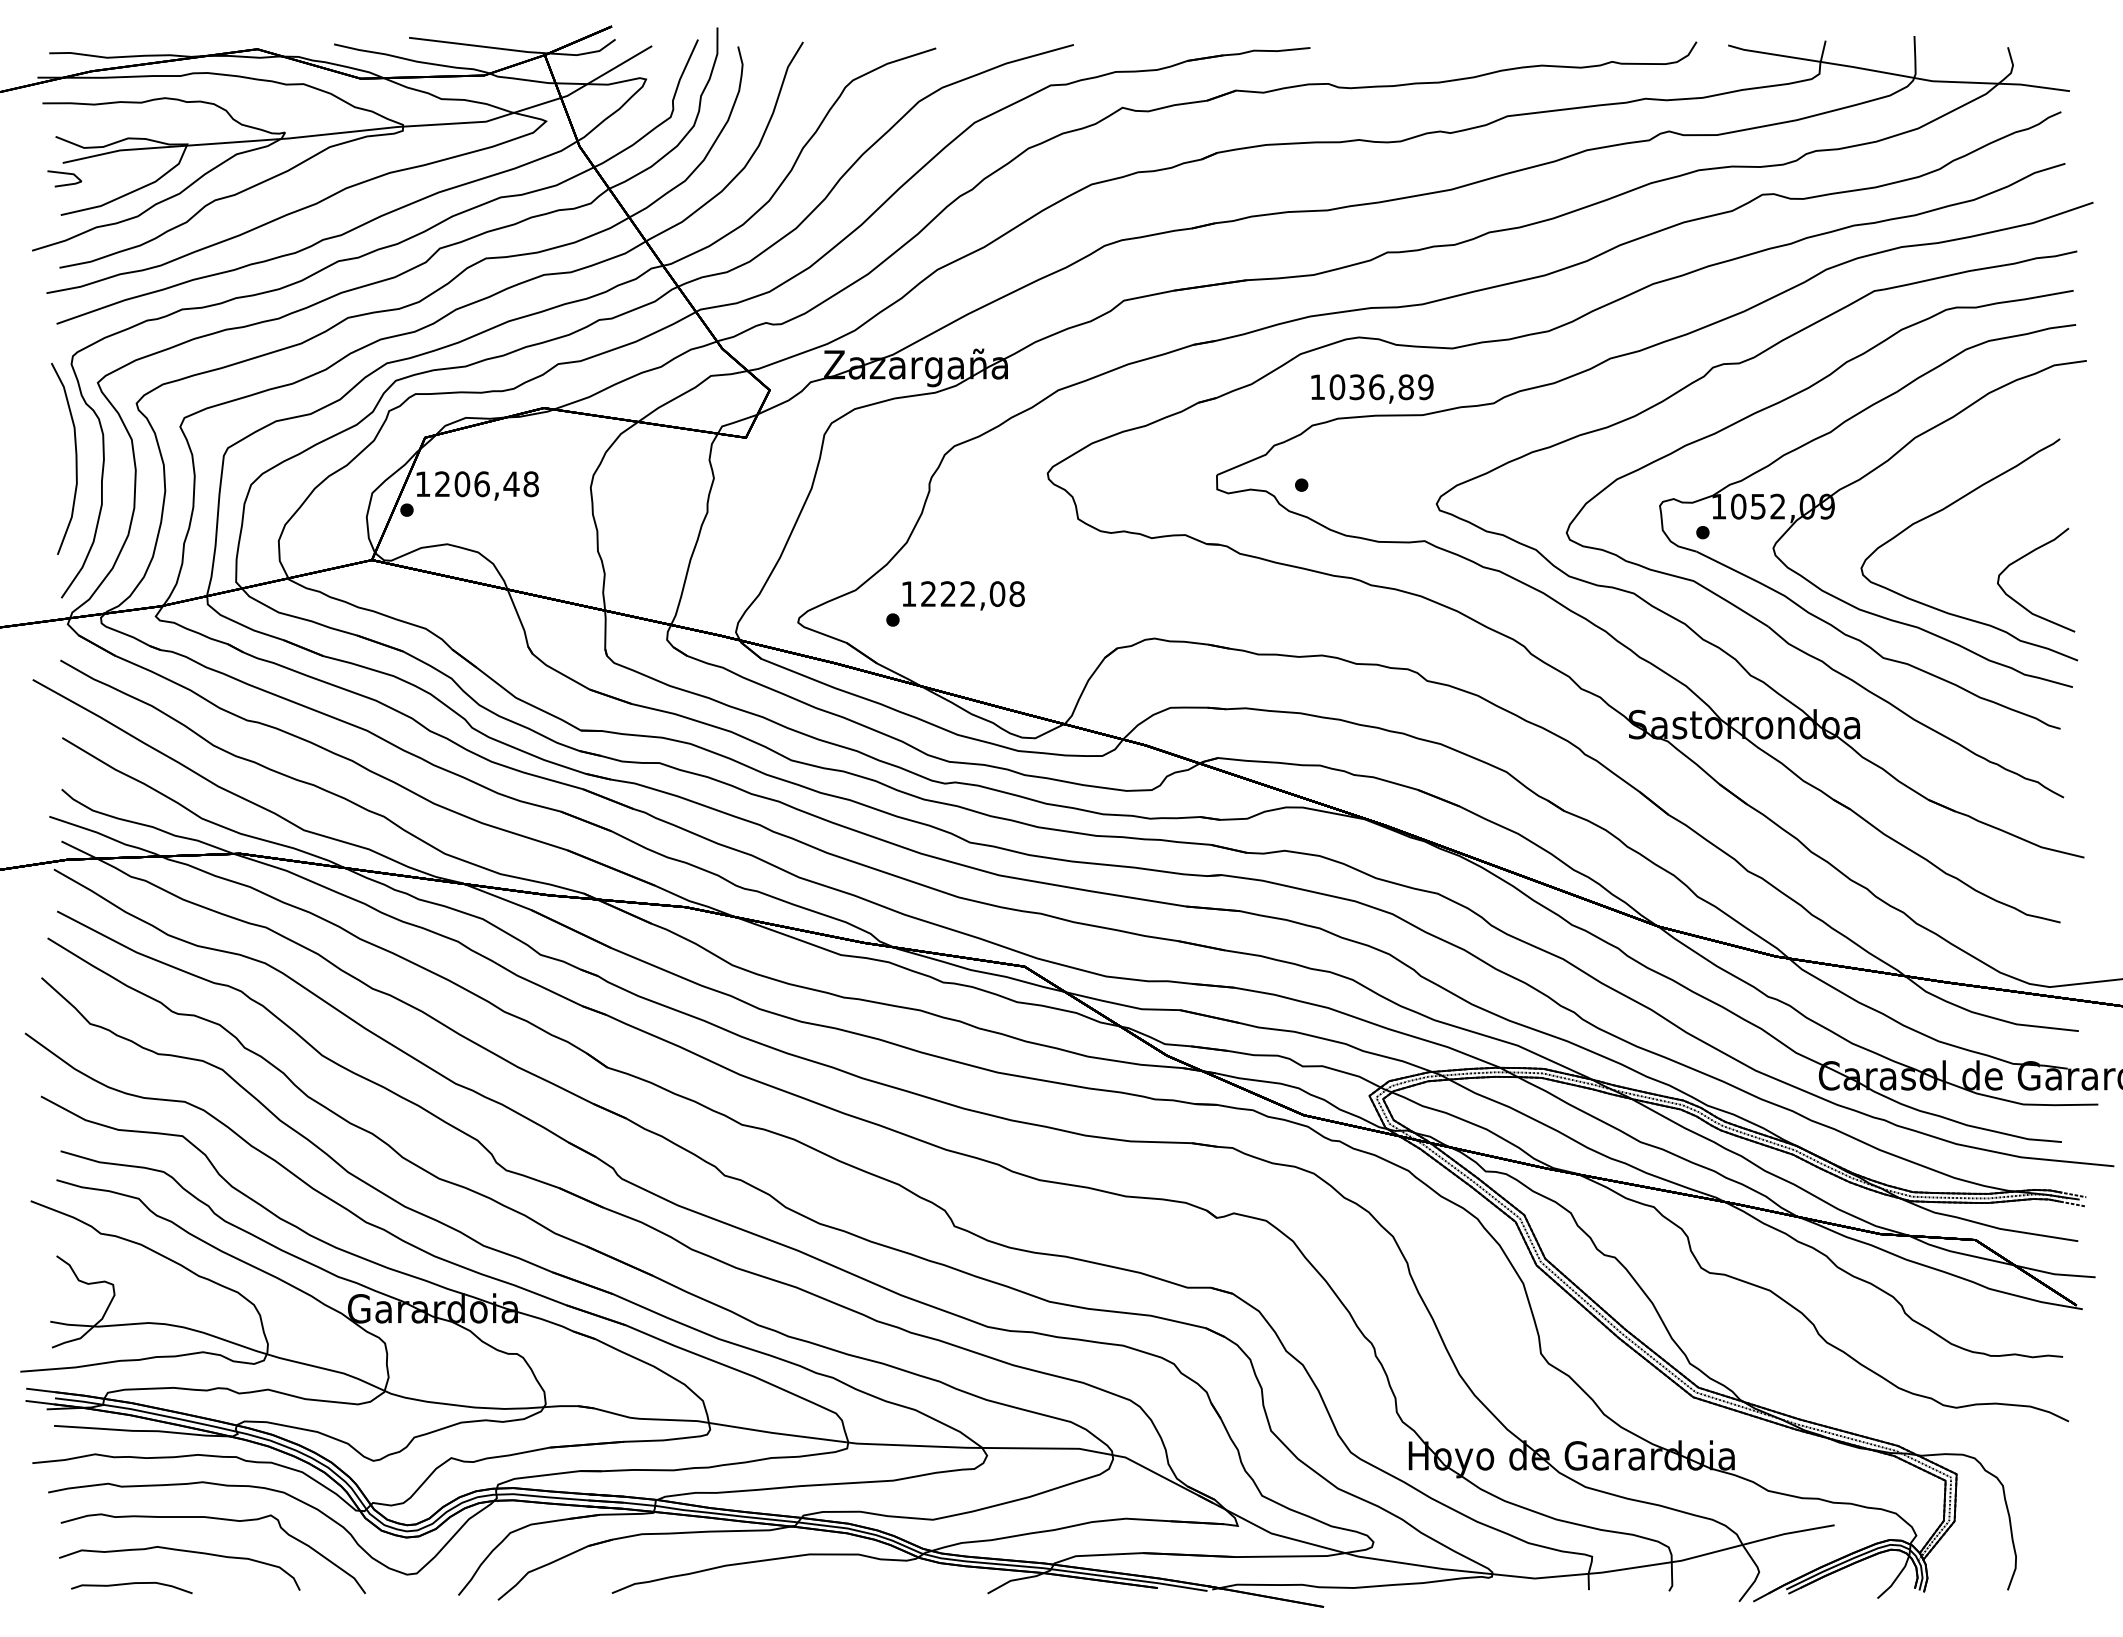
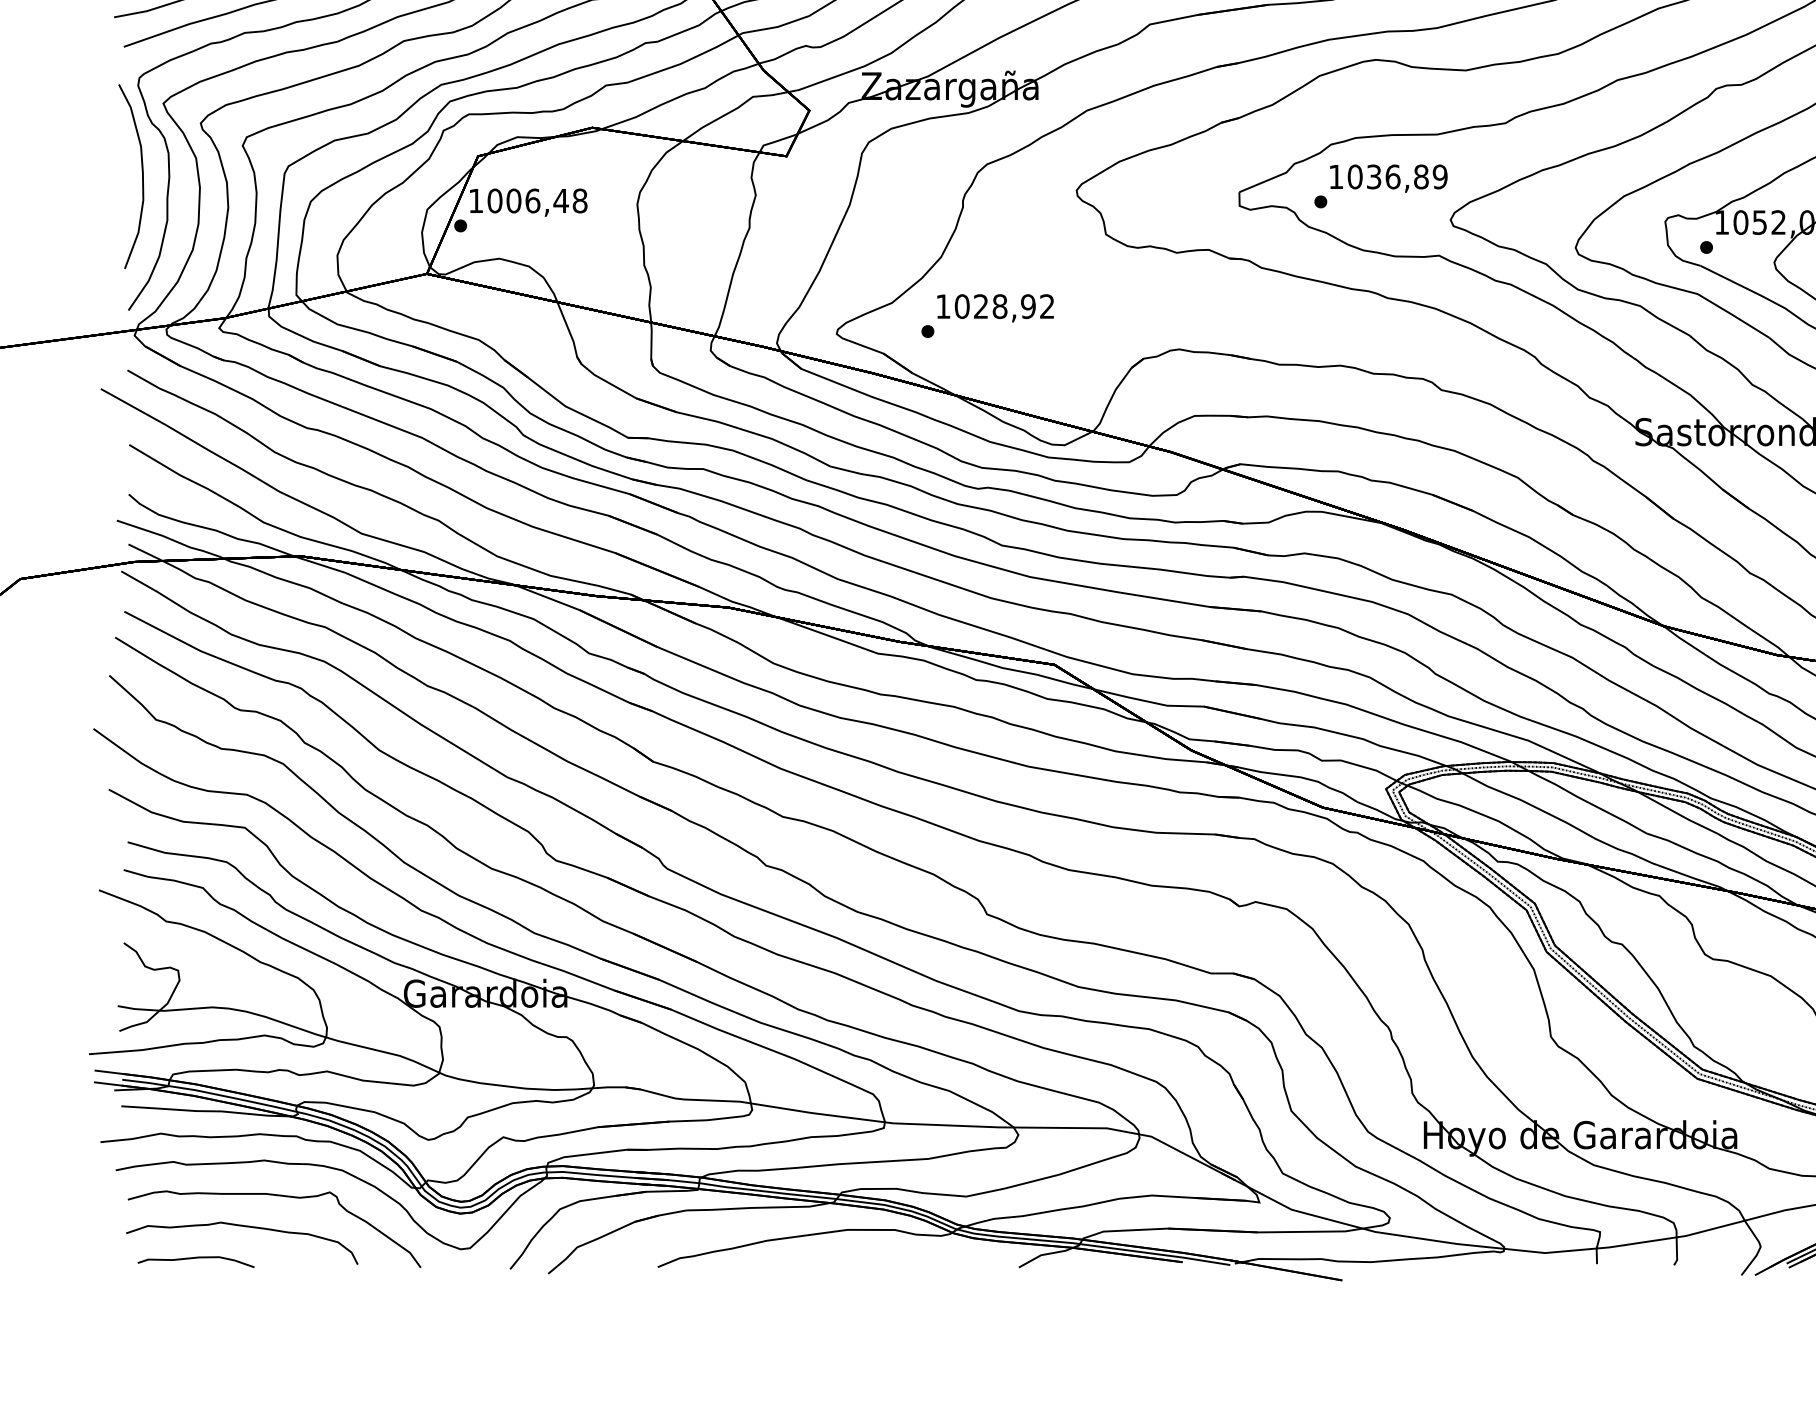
text: (1372, 388) -> (1388, 178), moved
text: (442, 484) -> (494, 201), 1206,48 -> 1006,48
text: (972, 594) -> (1004, 307), 1222,08 -> 1028,92

